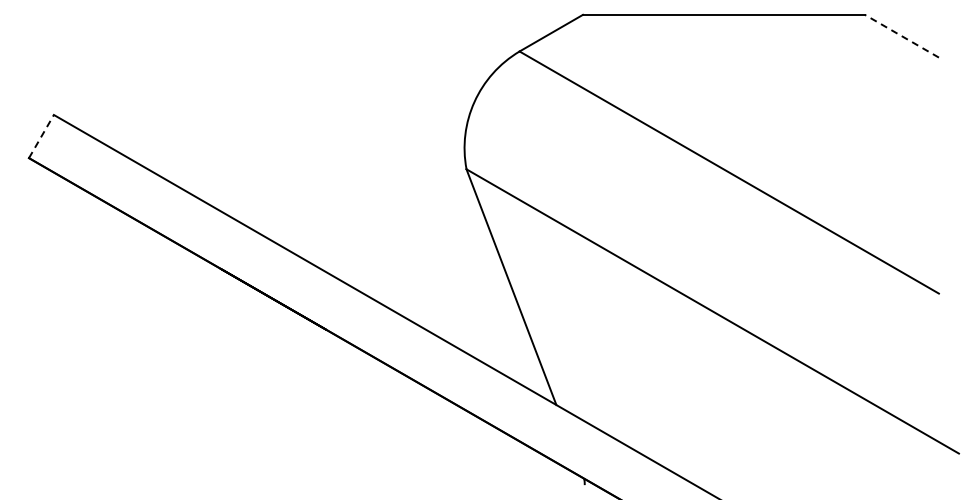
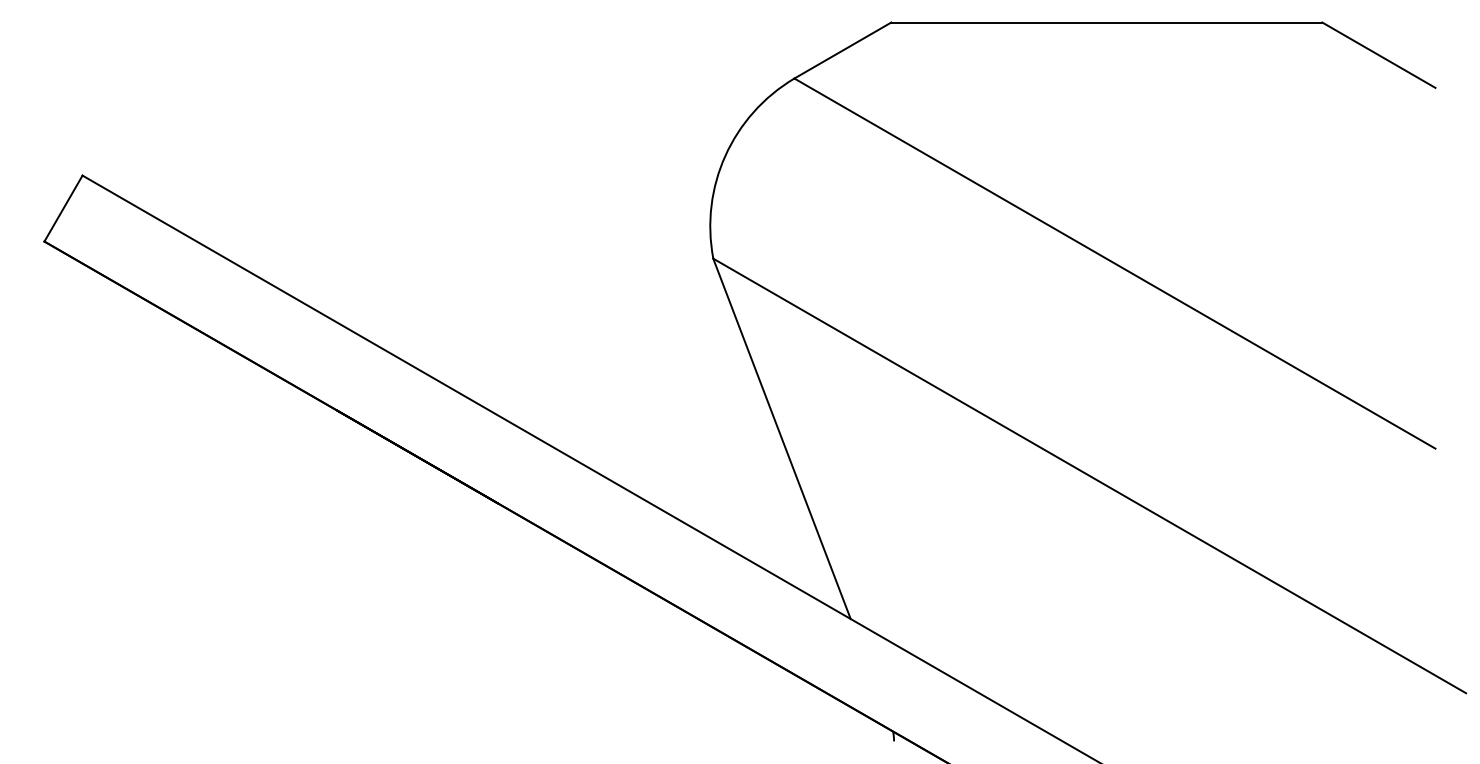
line: (901, 36) -> (1378, 55), dashed -> solid
line: (41, 136) -> (63, 208), dashed -> solid

